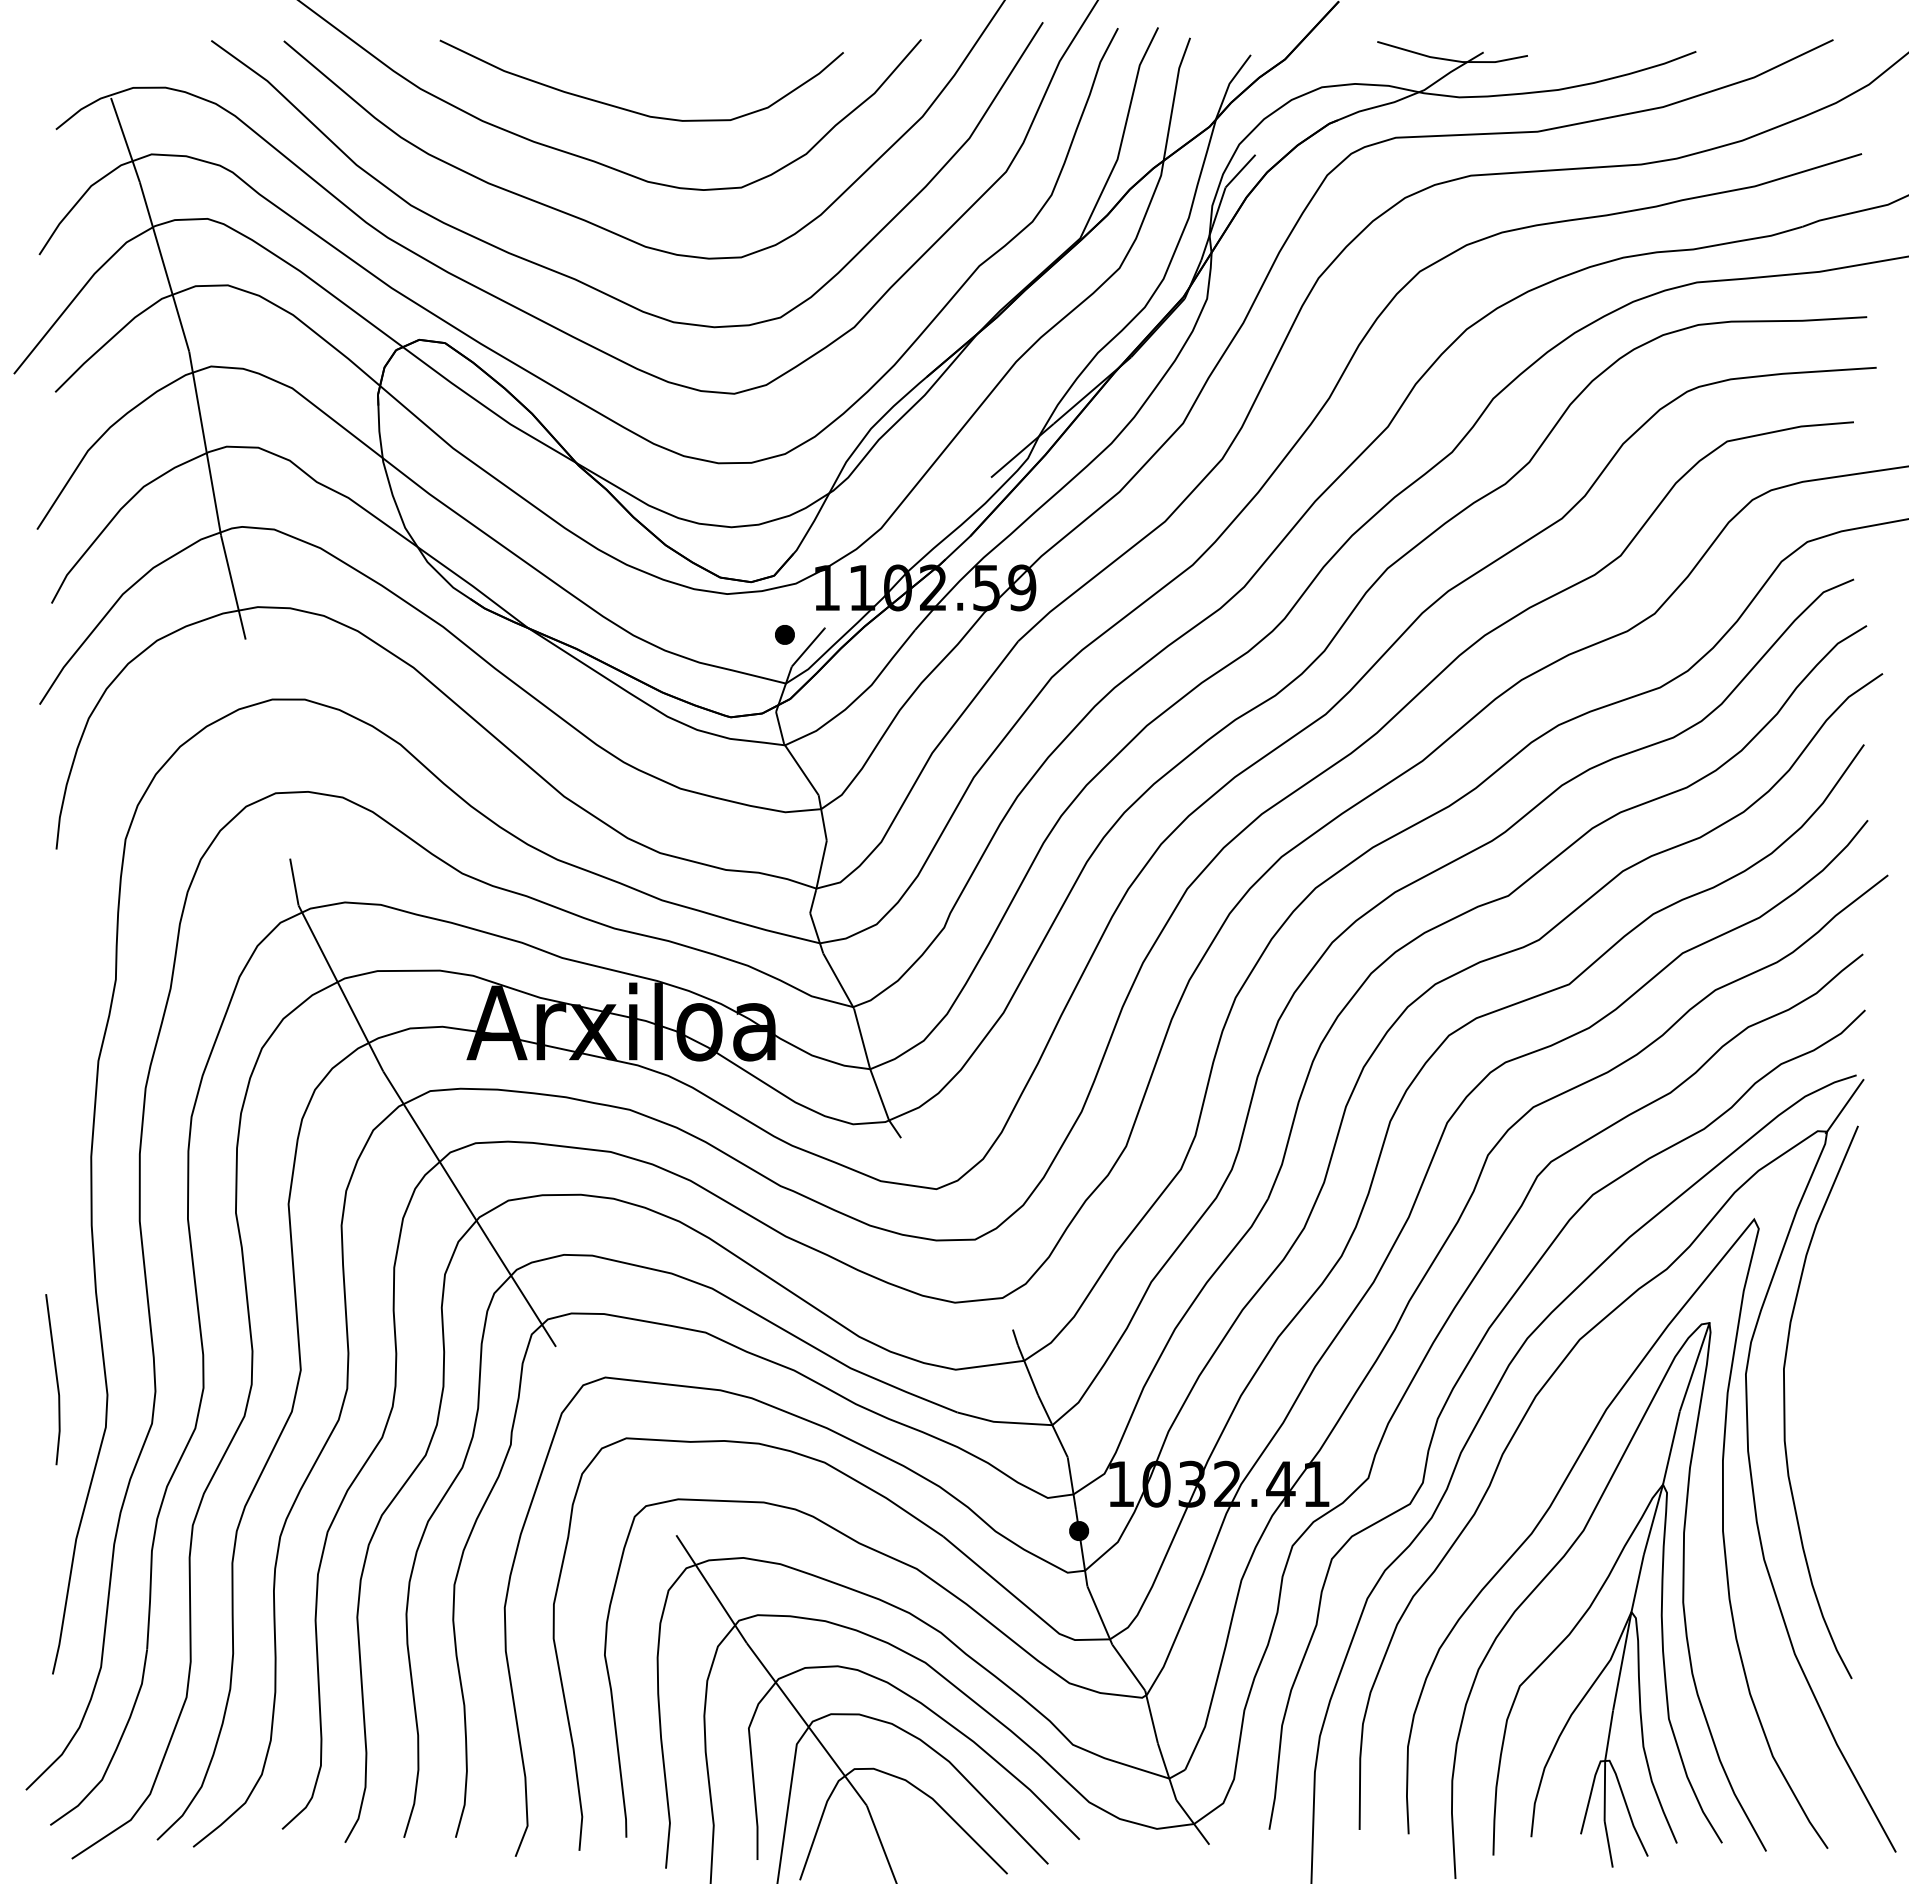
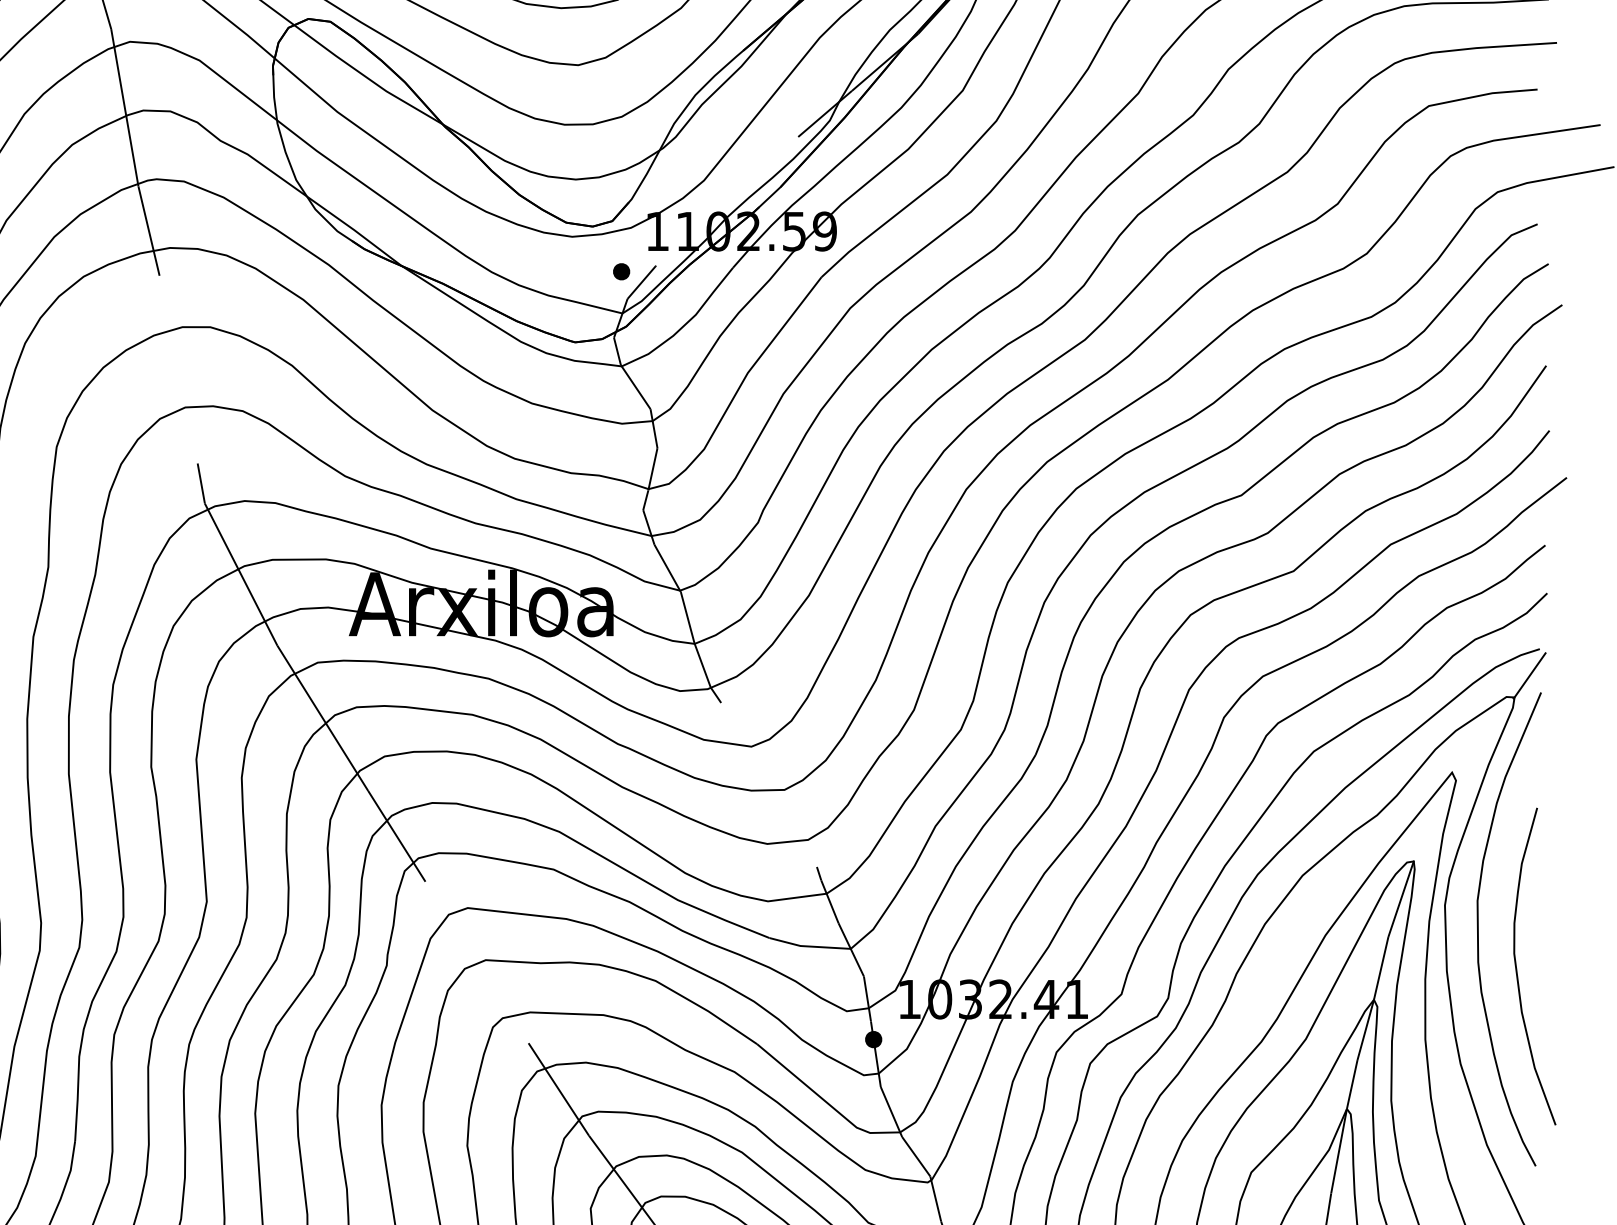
curve: (1830, 1449) -> (1517, 969), added

